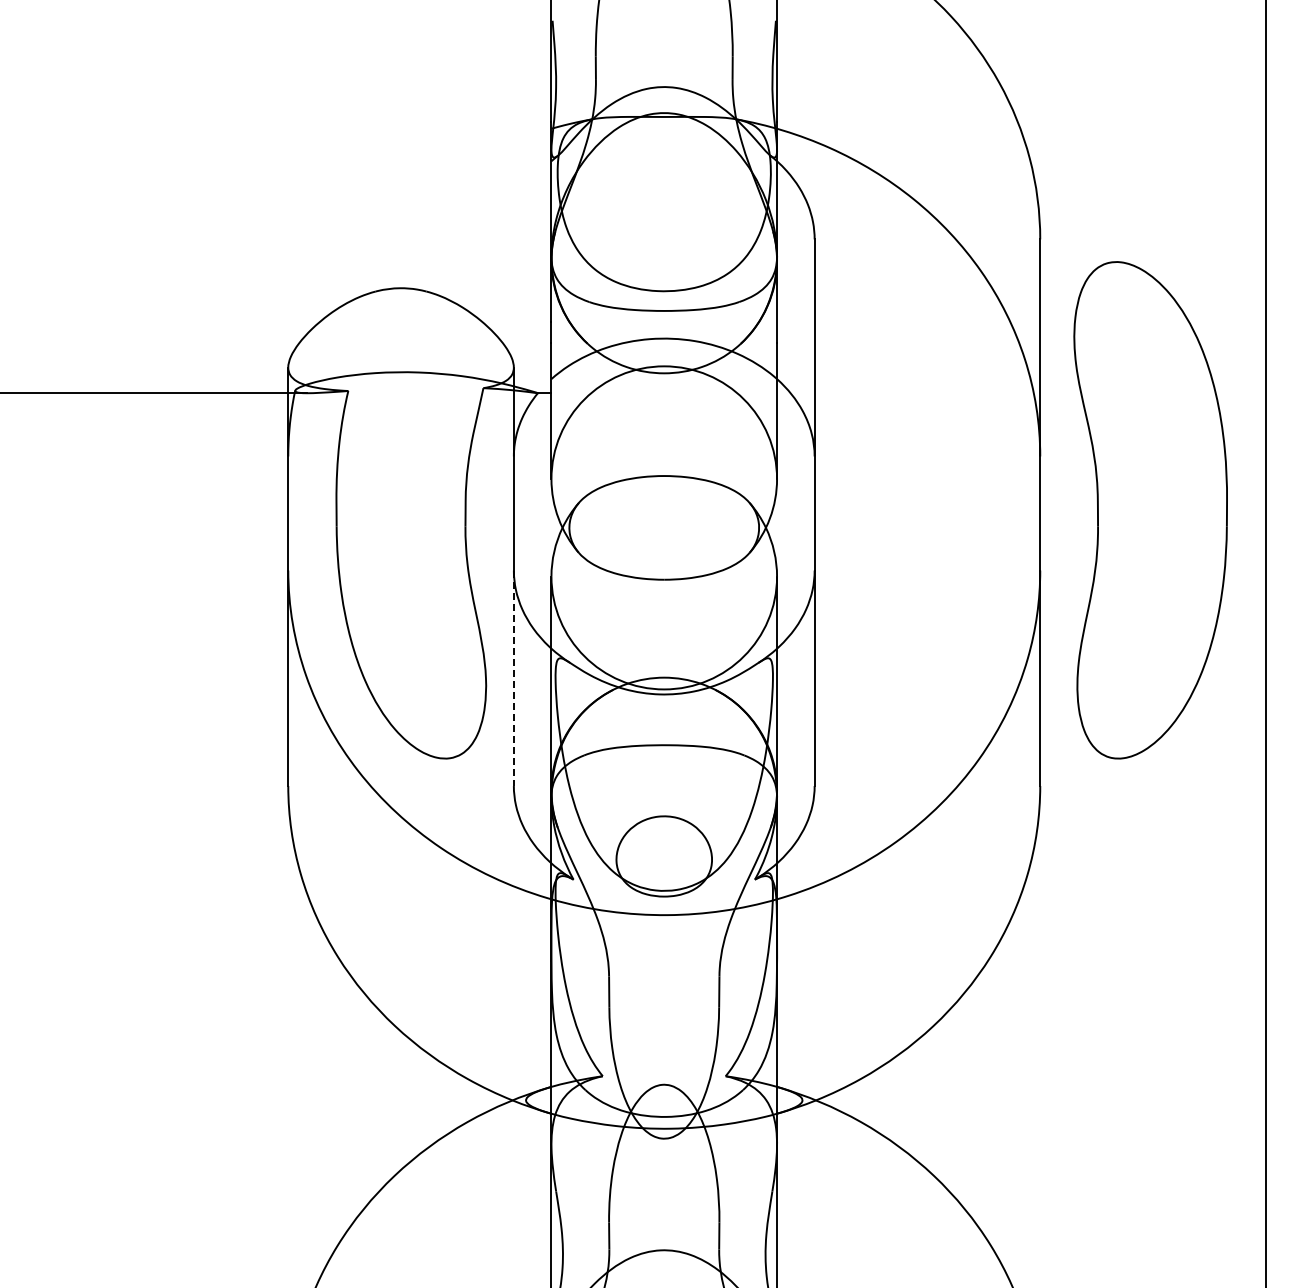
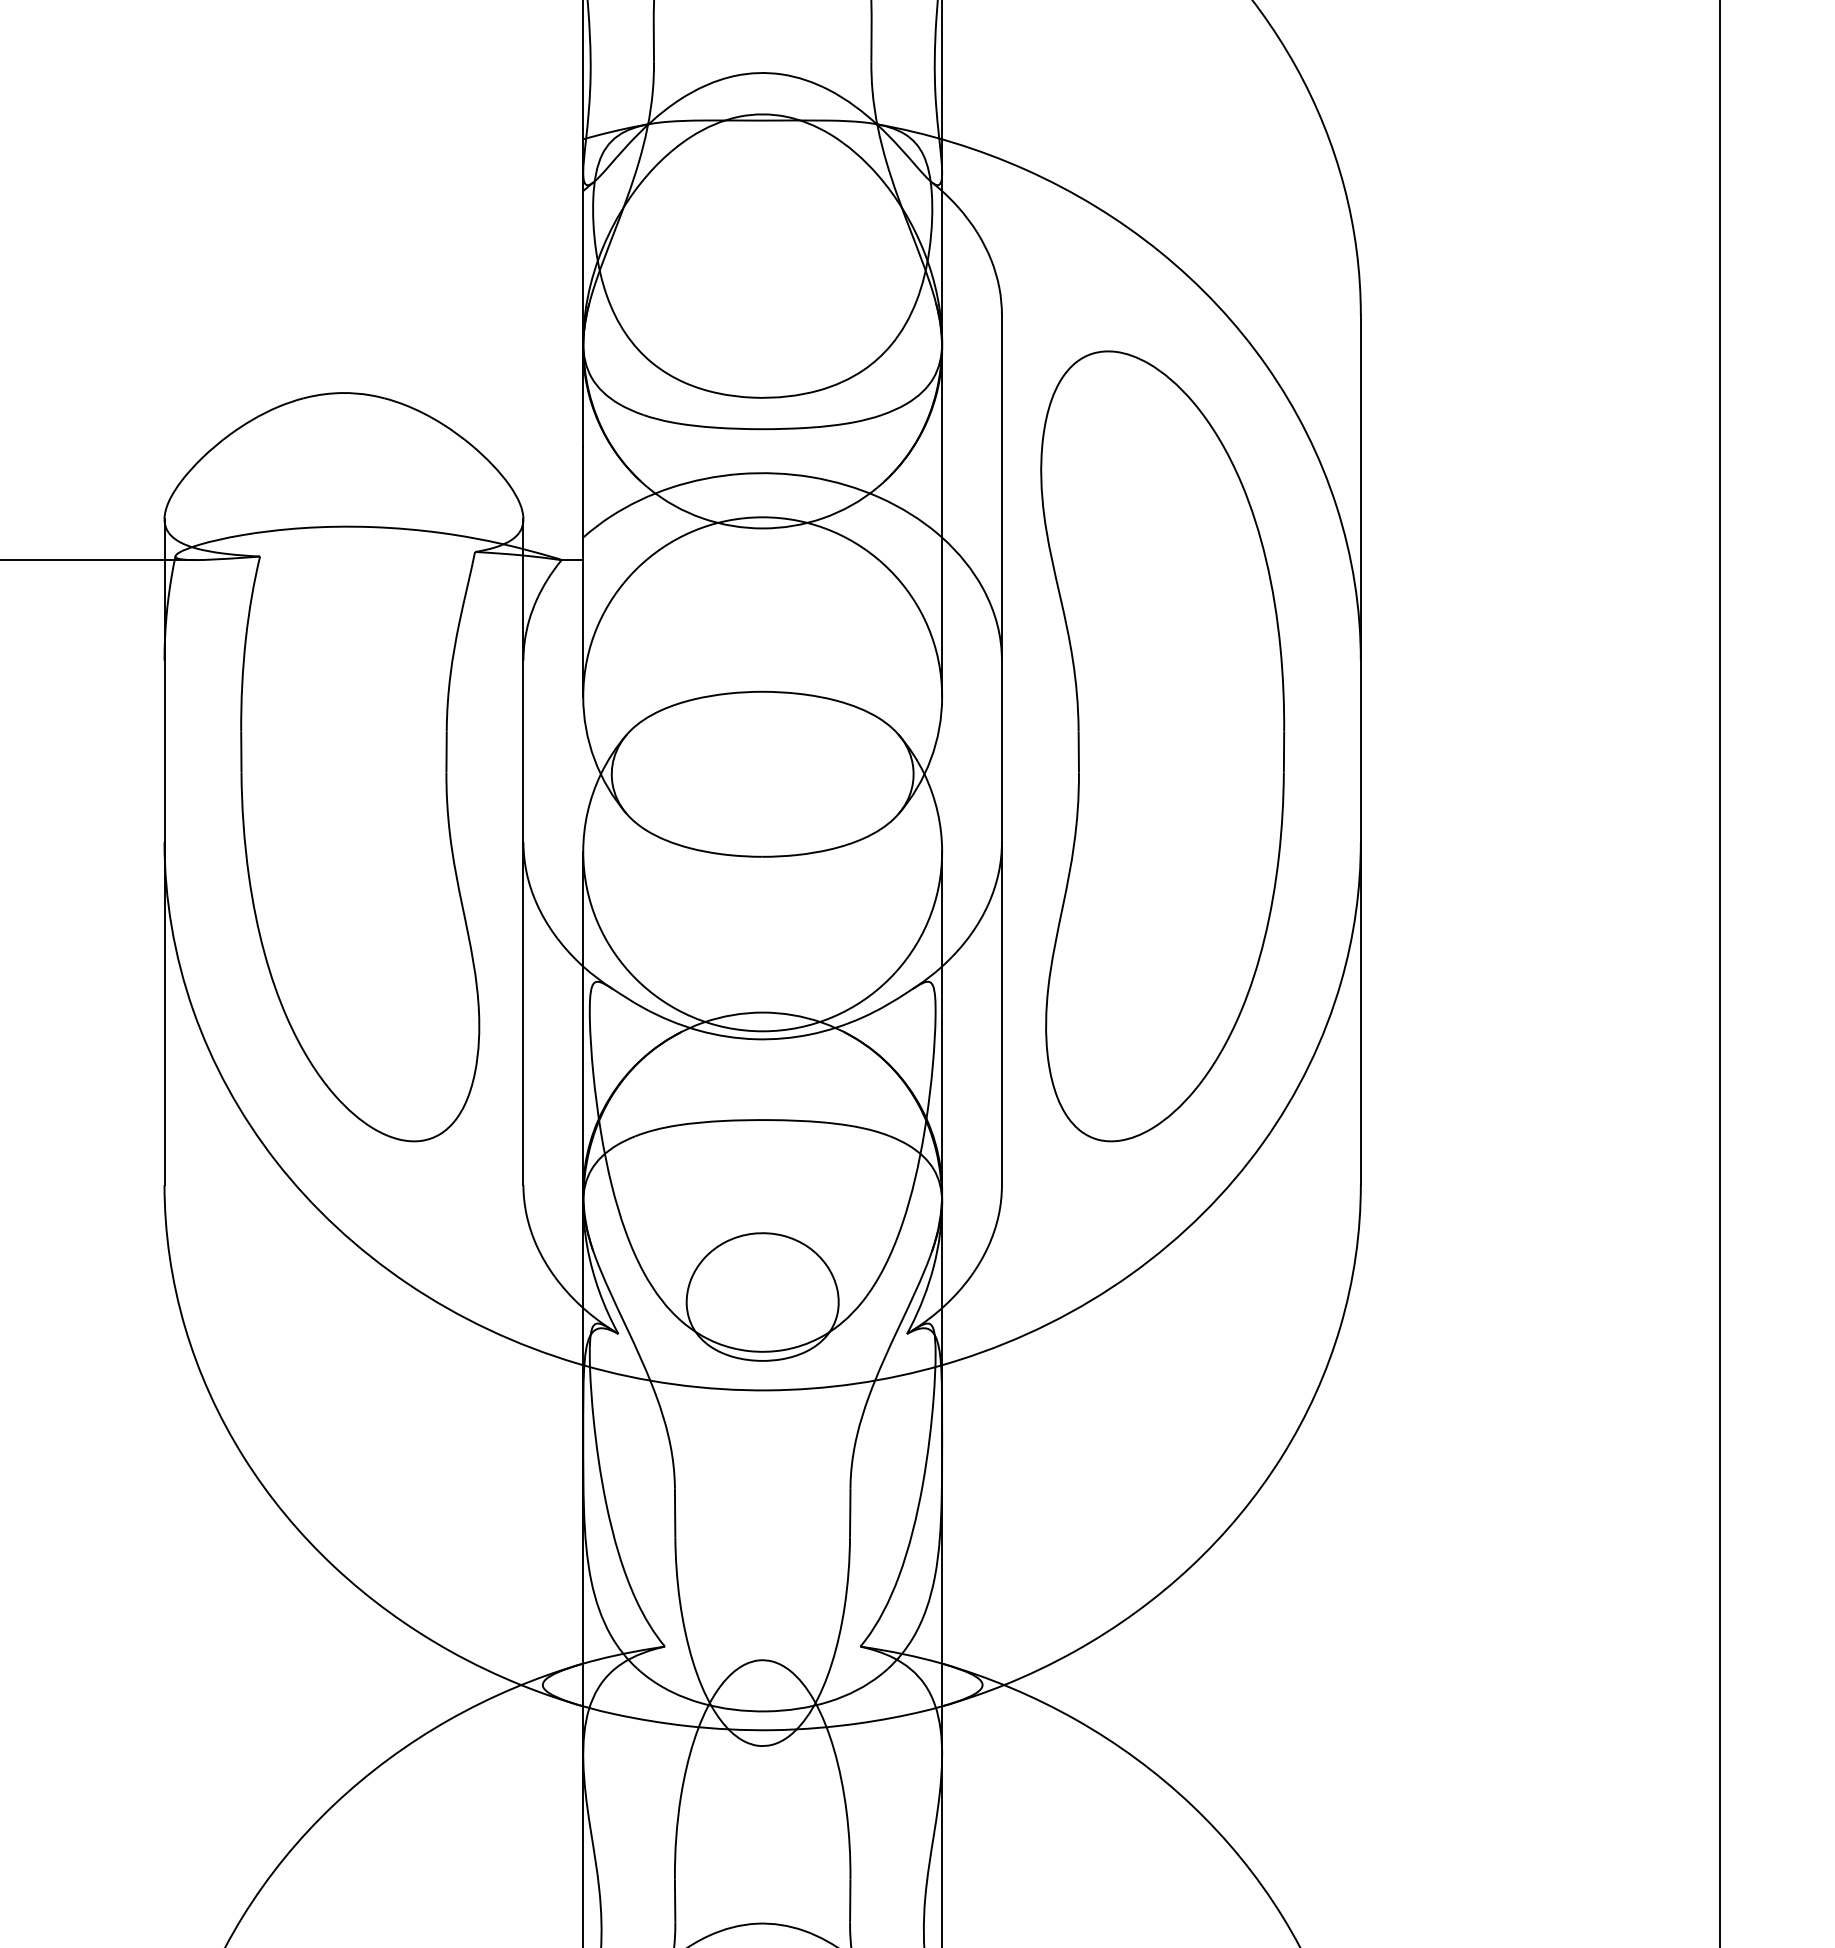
part: (1150, 510) -> (1162, 746), moved
line: (513, 678) -> (522, 1013), dashed -> solid

